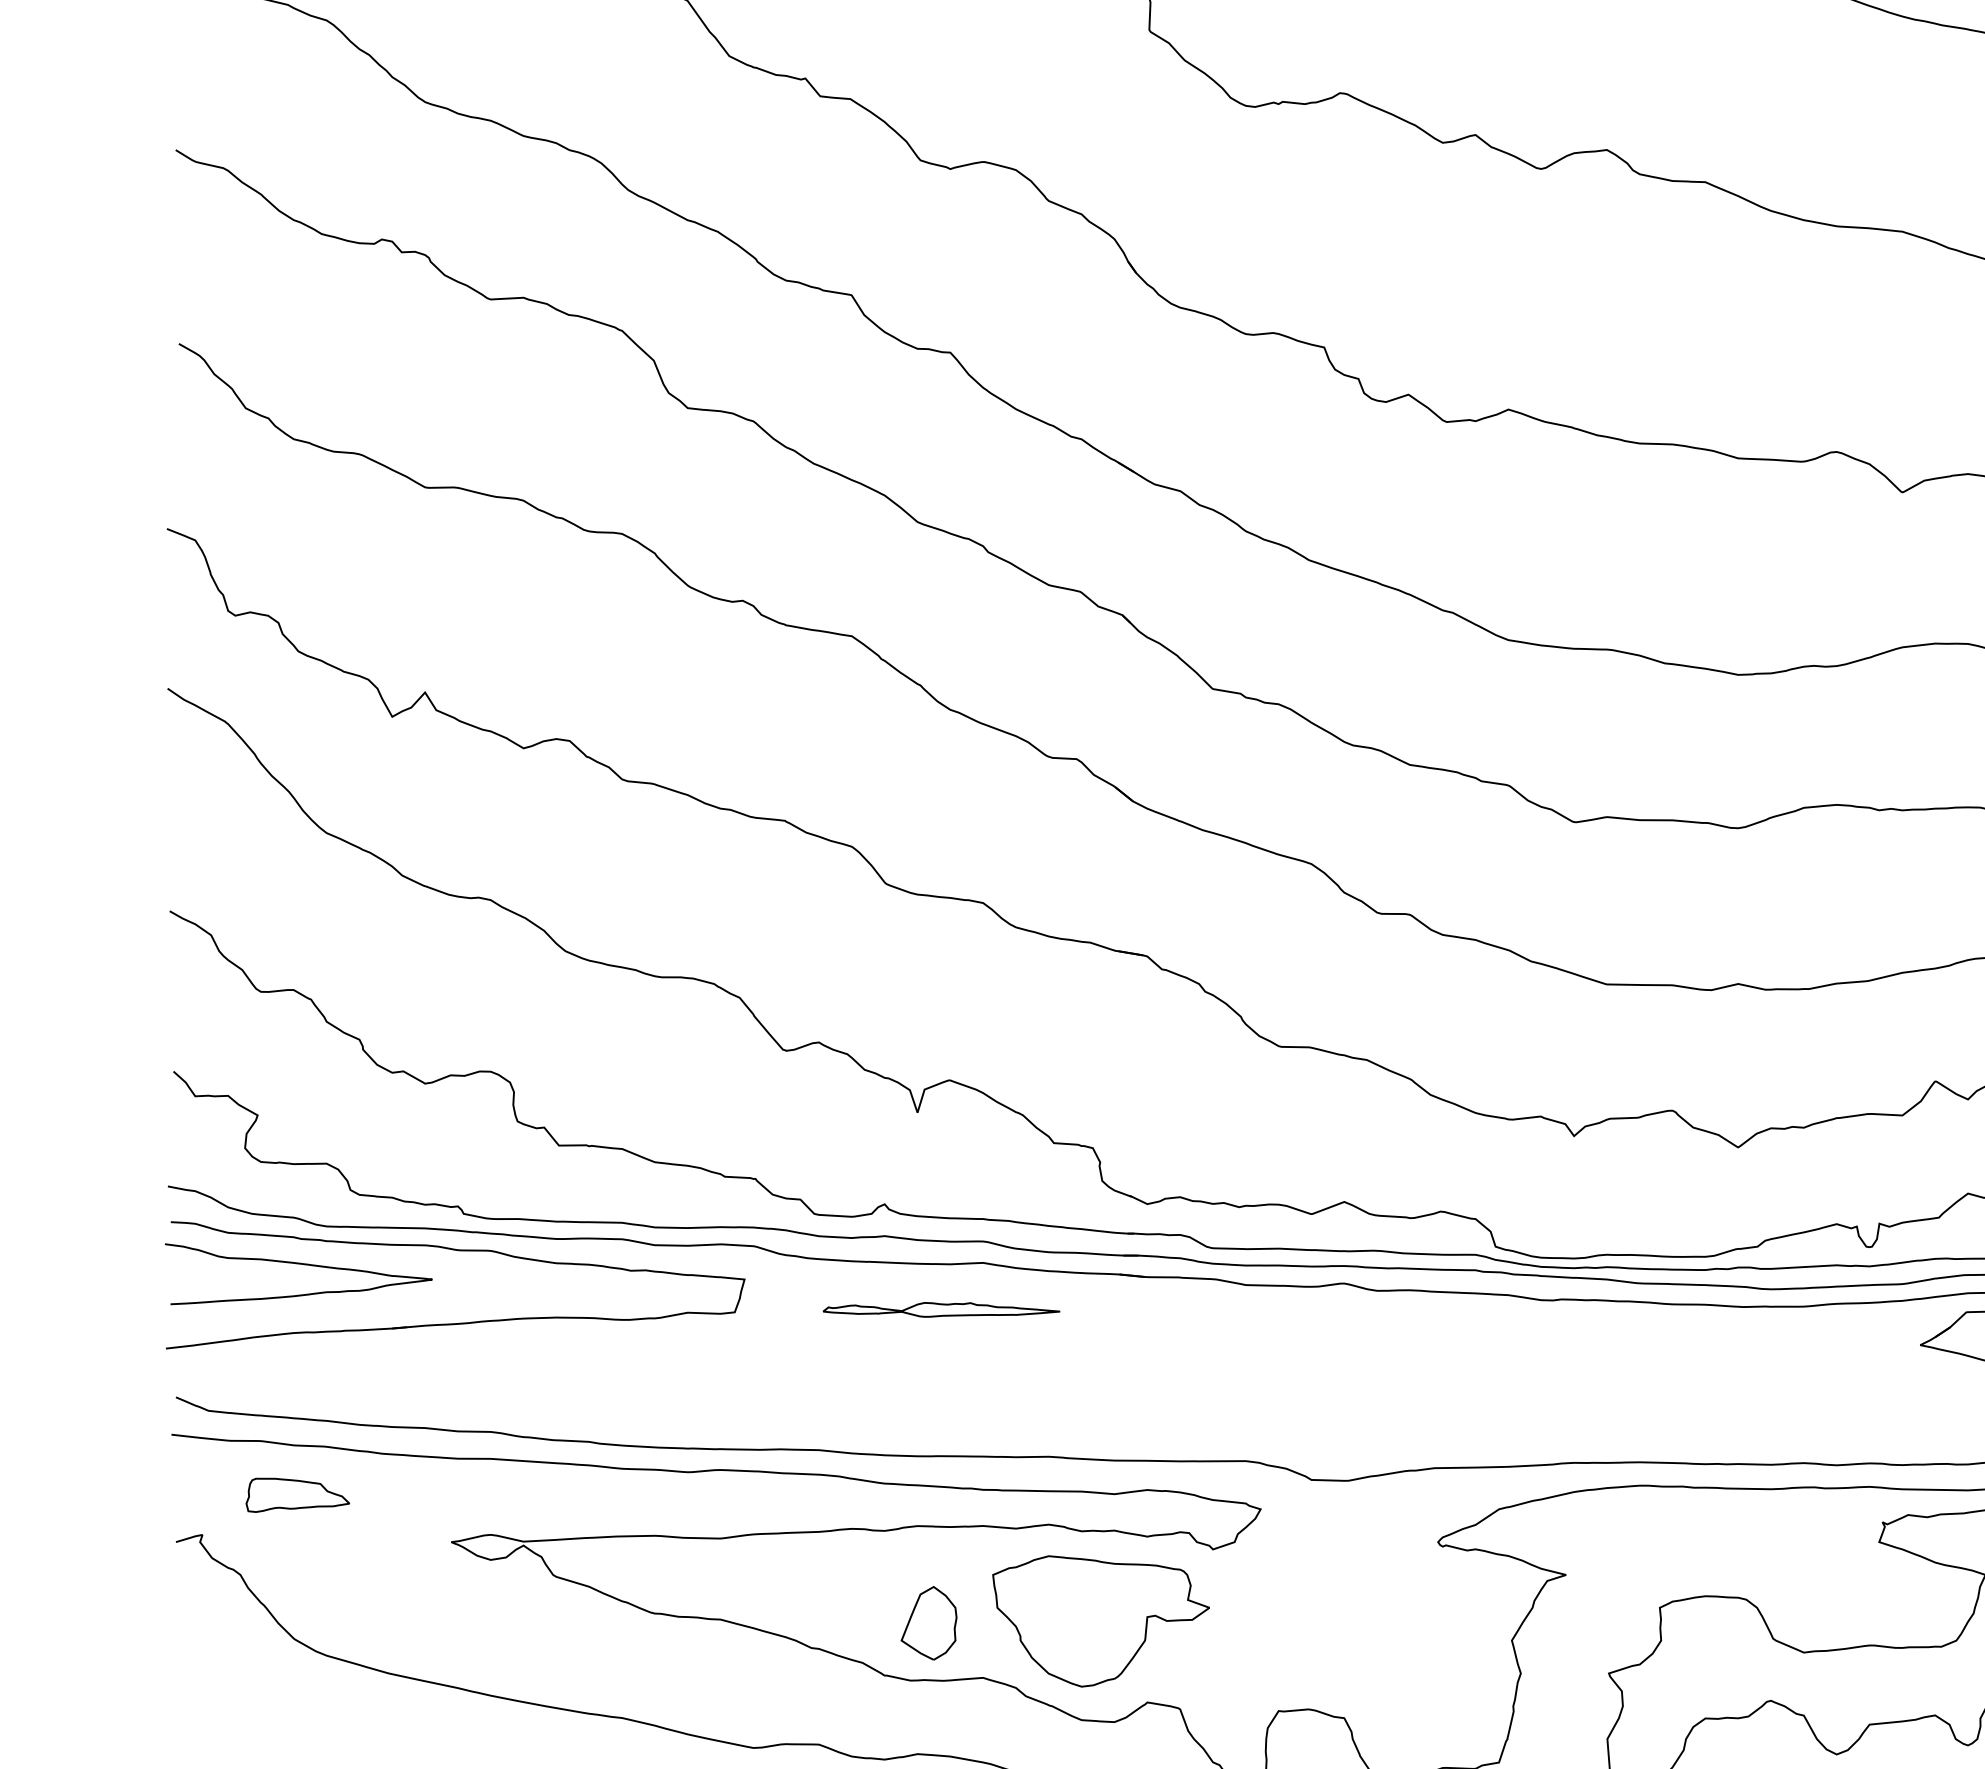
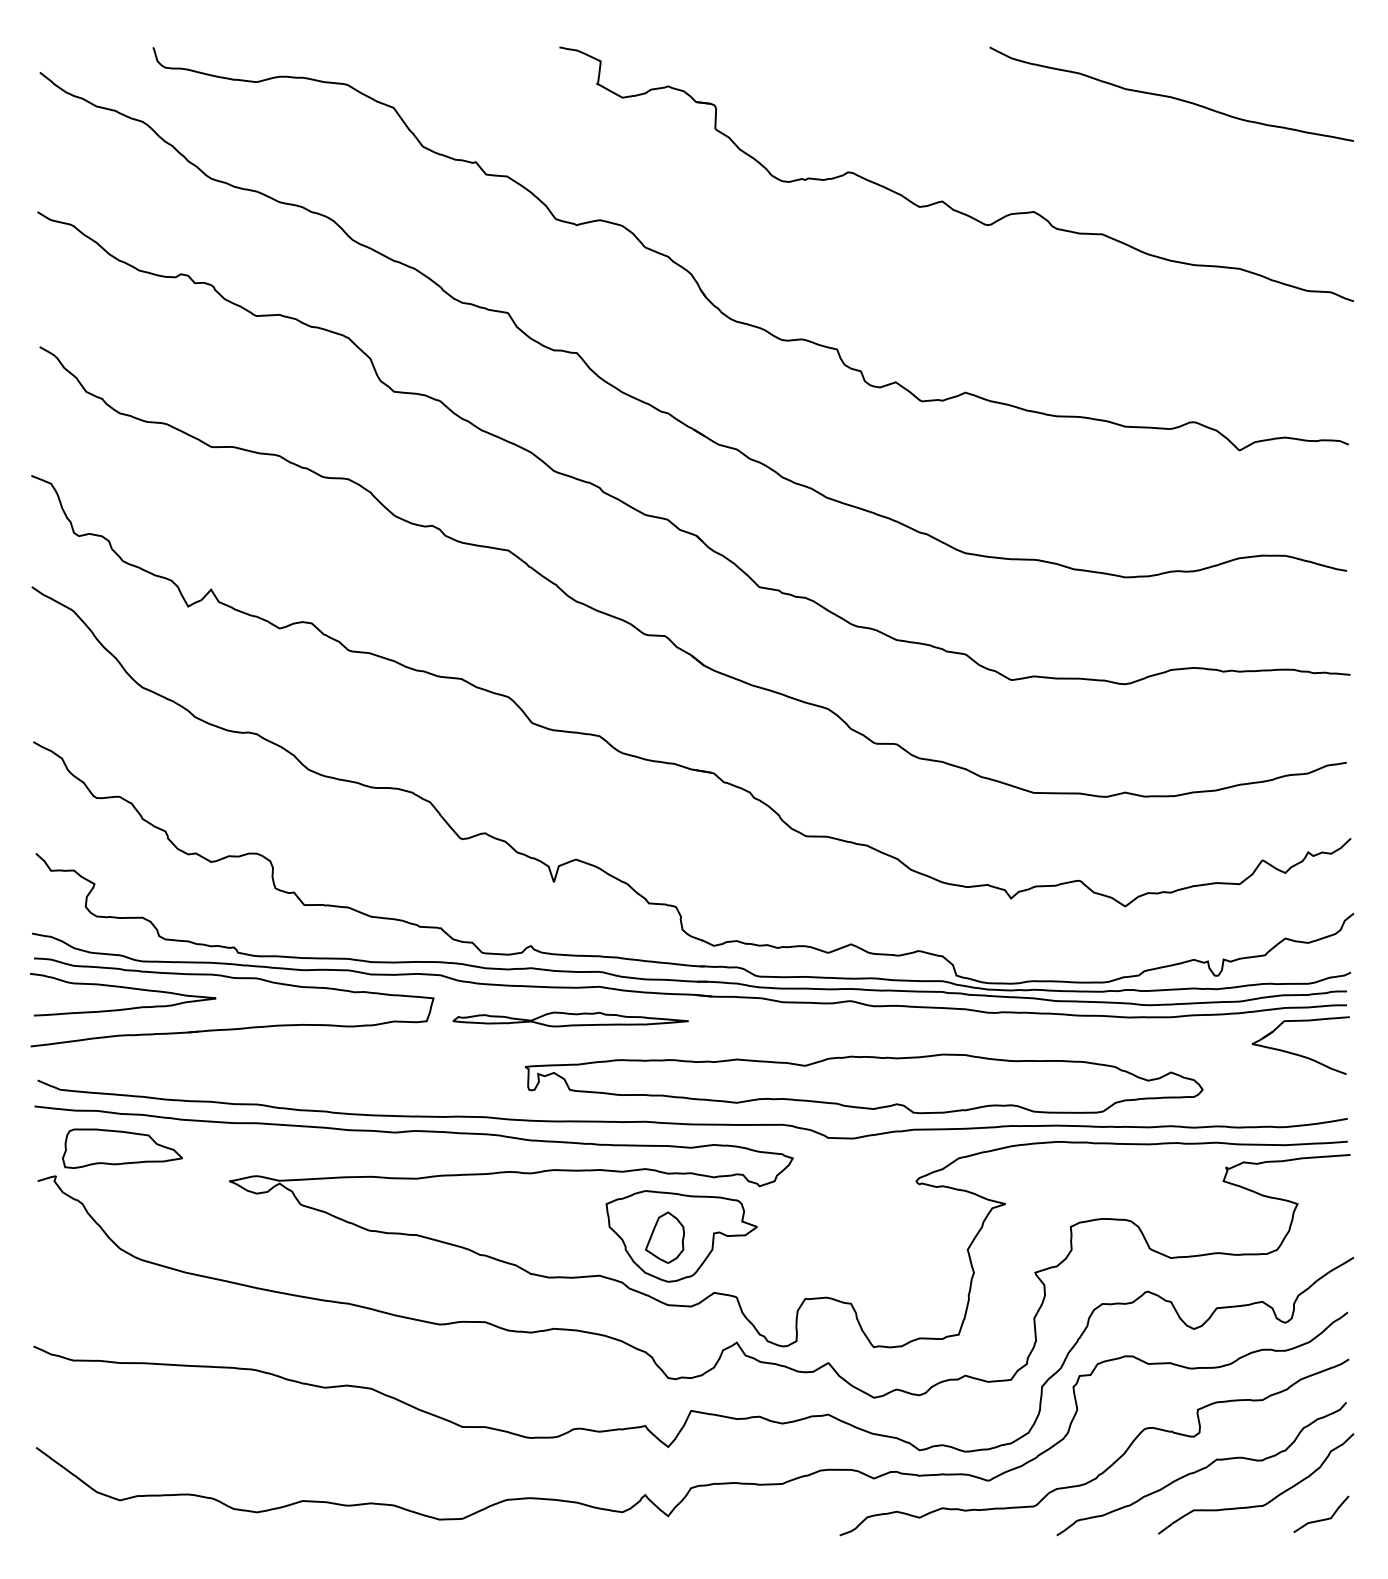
part: (941, 1309) -> (570, 1019), size x1.43
part: (1362, 1401) -> (863, 1083), added
part: (297, 1495) -> (122, 1148), size x1.67
part: (928, 1622) -> (664, 1237), moved

